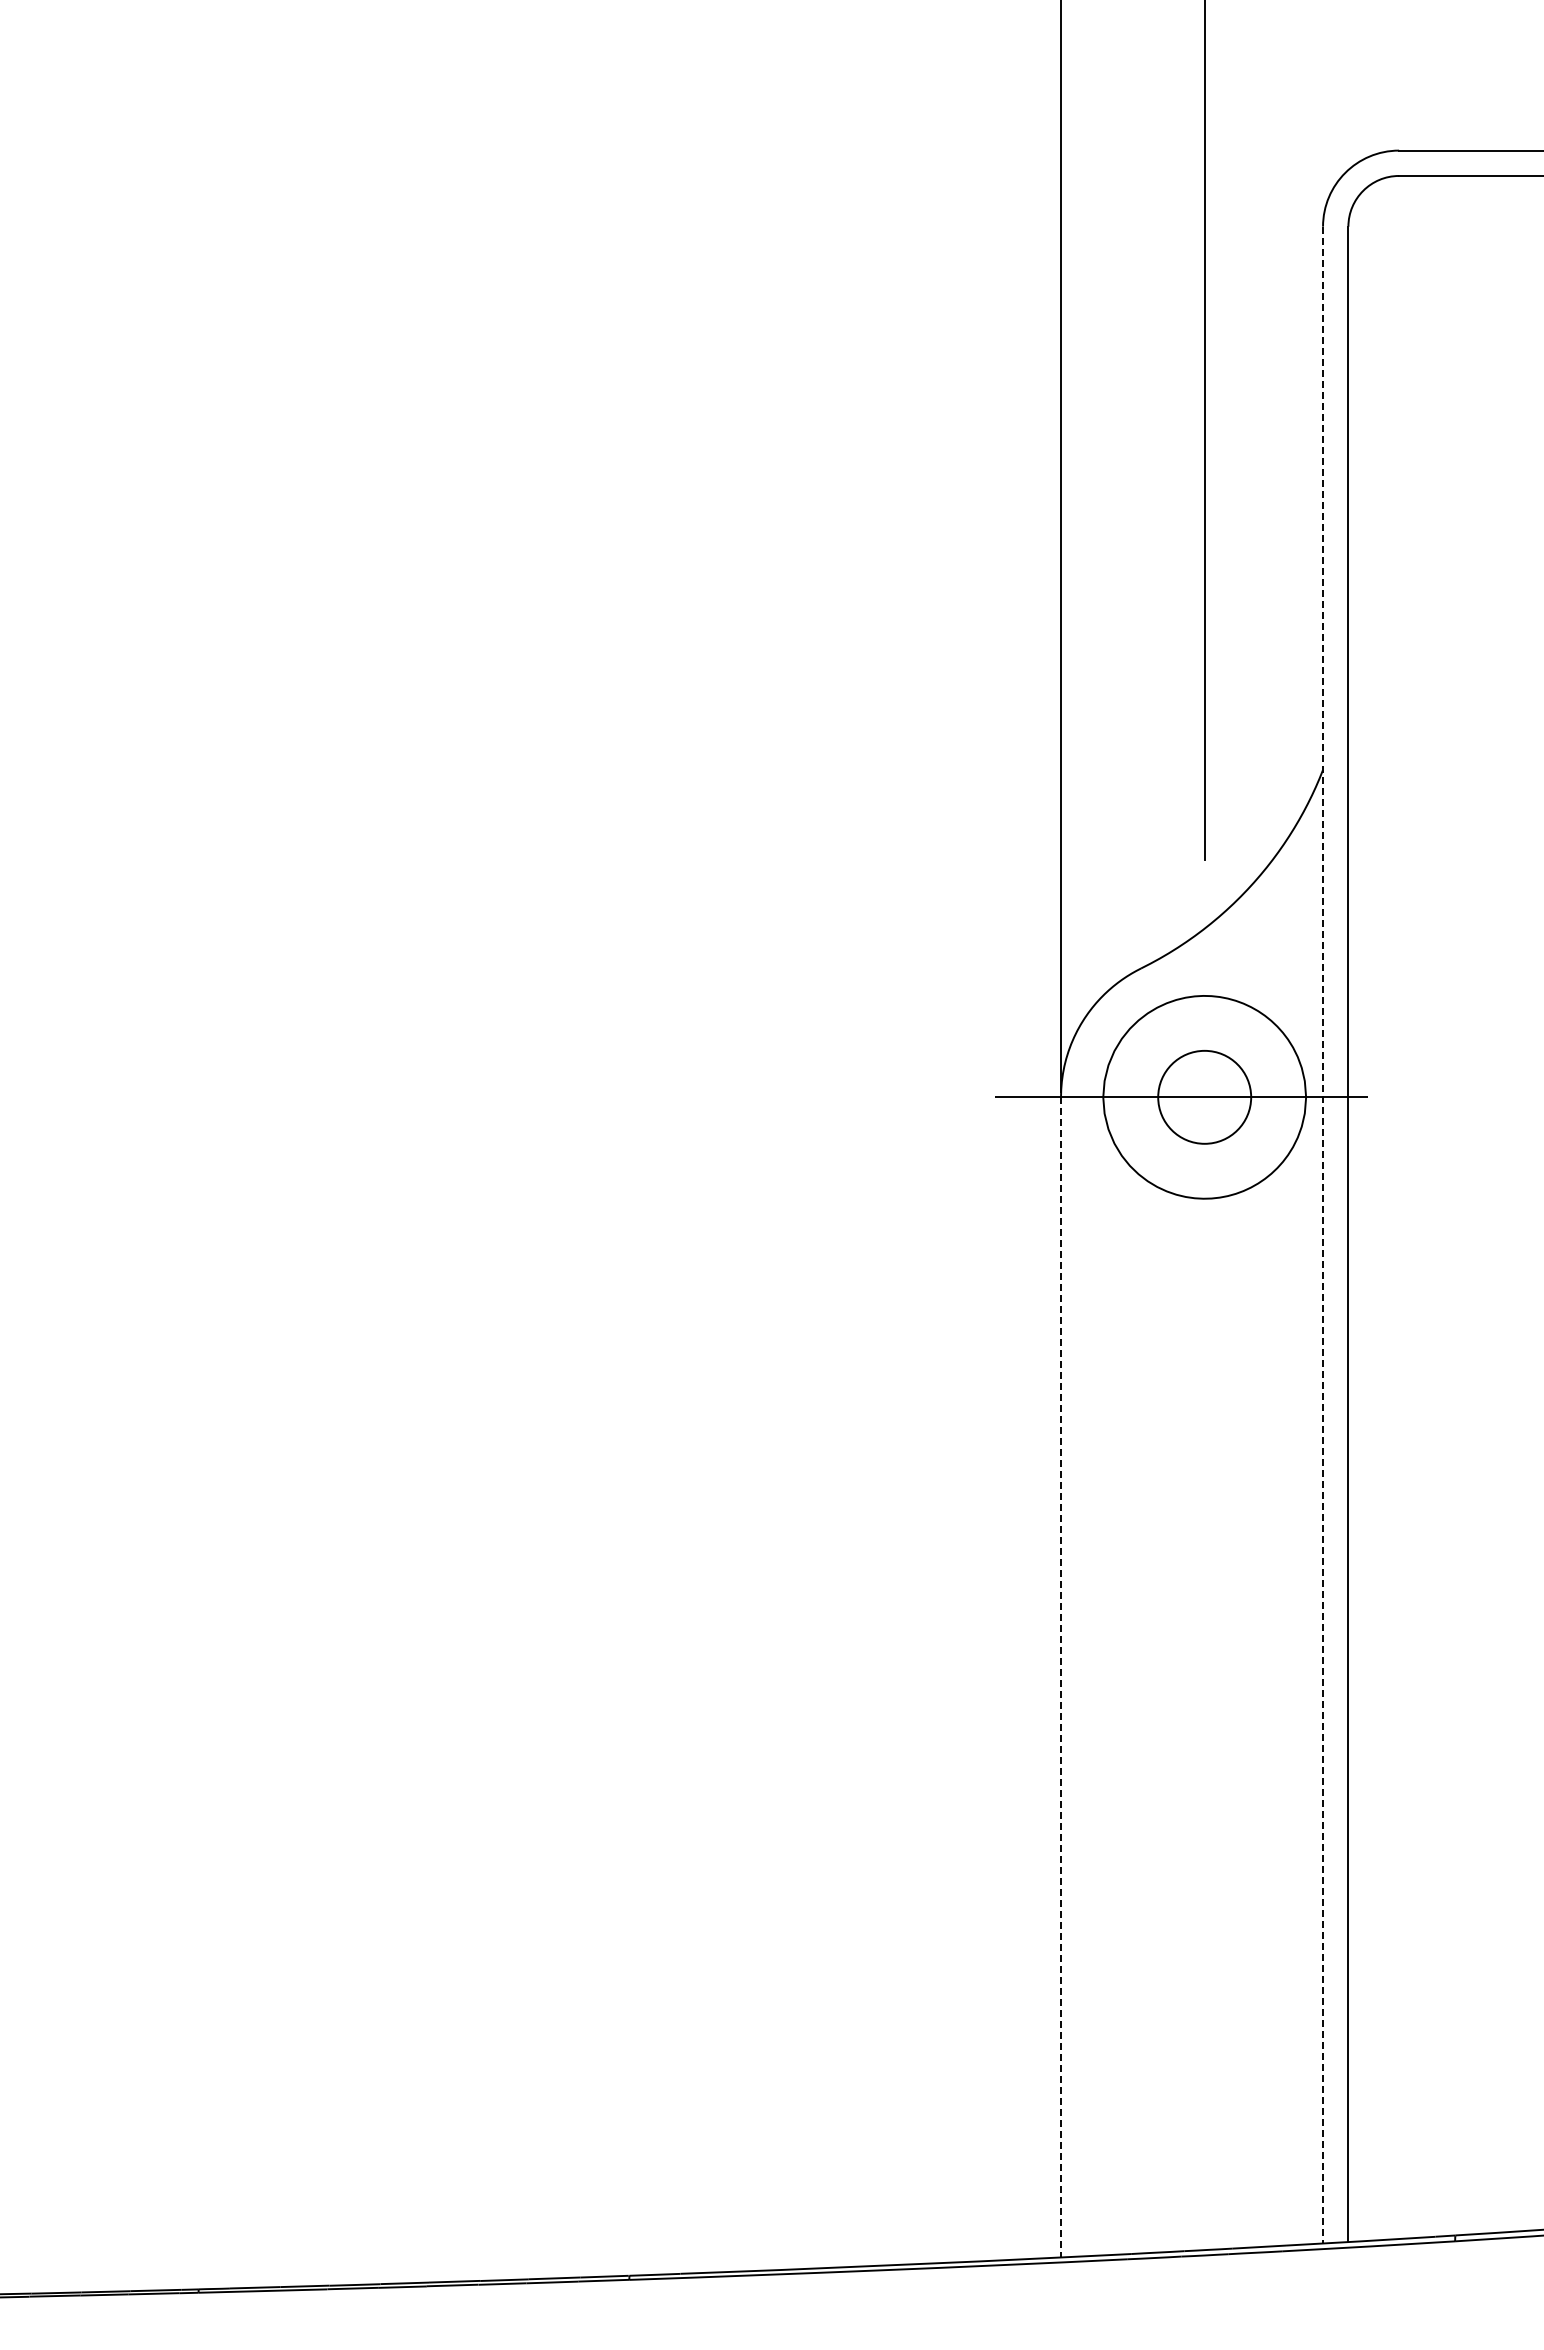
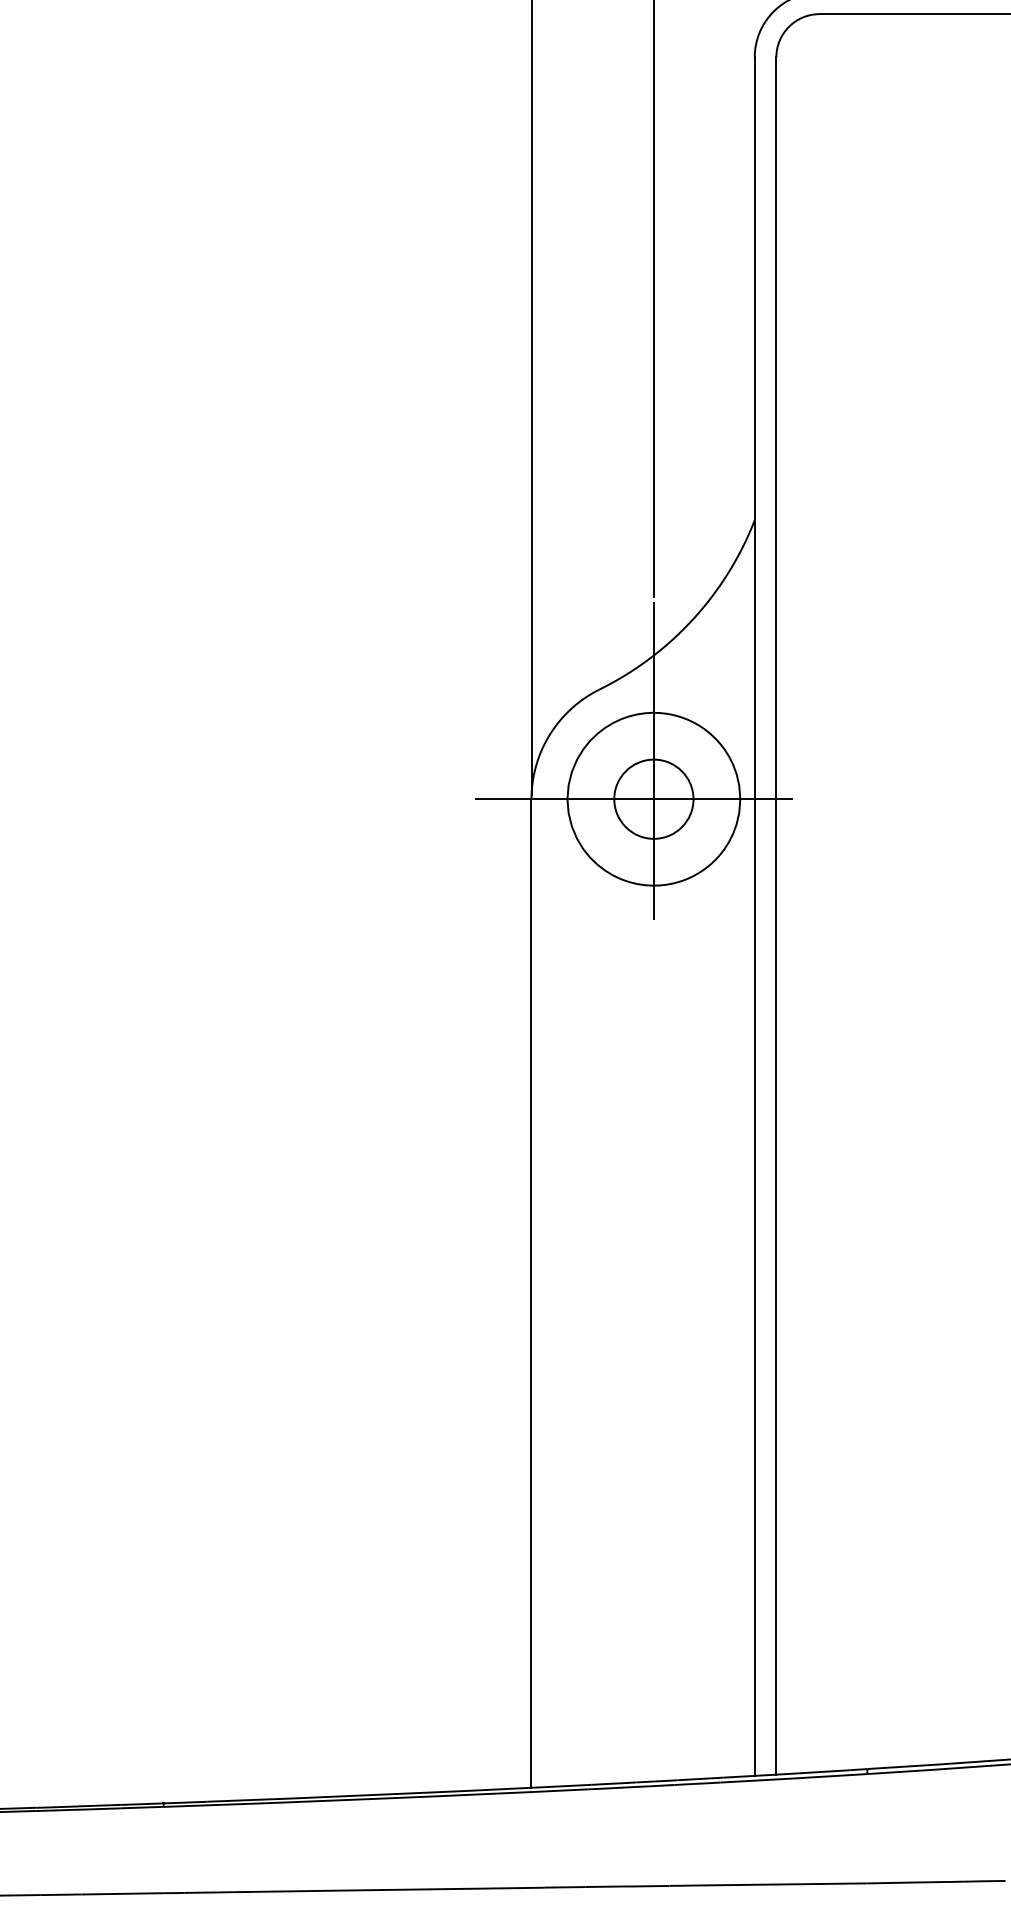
line: (1204, 1052) -> (653, 761), added
line: (1323, 1235) -> (755, 916), dashed -> solid
line: (1061, 1677) -> (531, 1293), dashed -> solid

